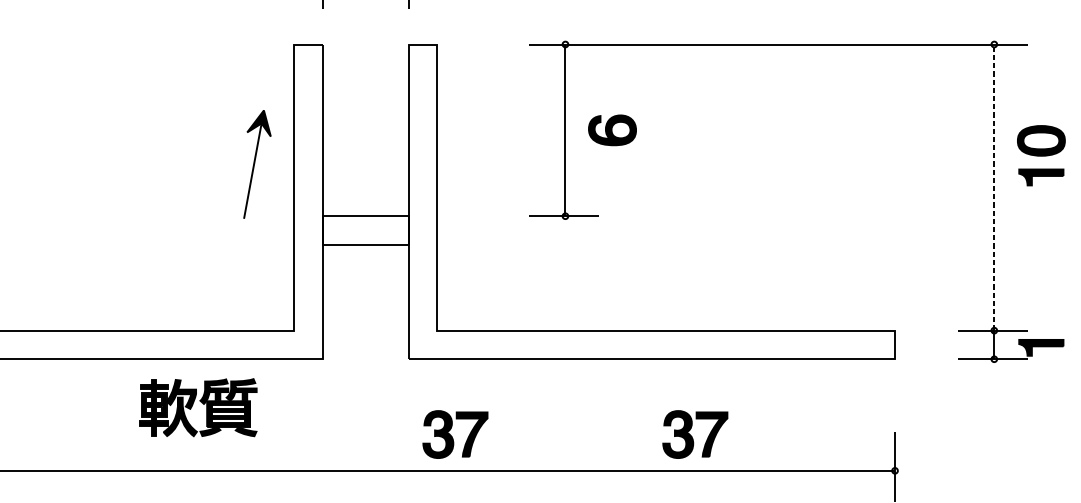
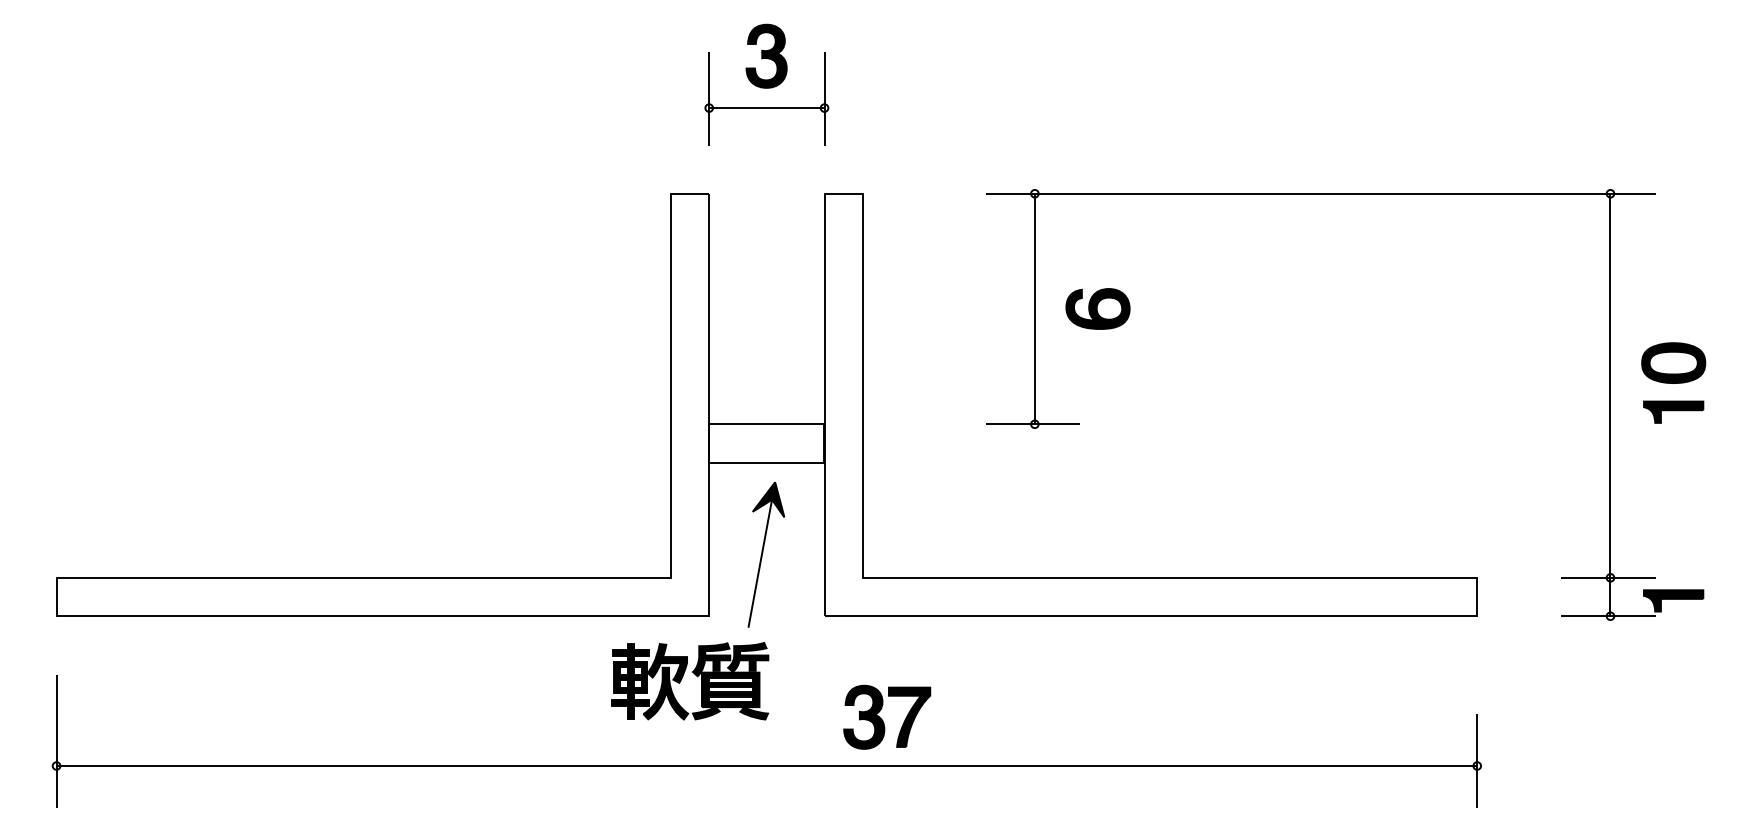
part: (1041, 155) -> (1673, 382), moved
part: (257, 164) -> (766, 554), moved
line: (994, 187) -> (1610, 385), dashed -> solid
part: (202, 403) -> (695, 675), moved
part: (695, 433) -> (1209, 716), removed

